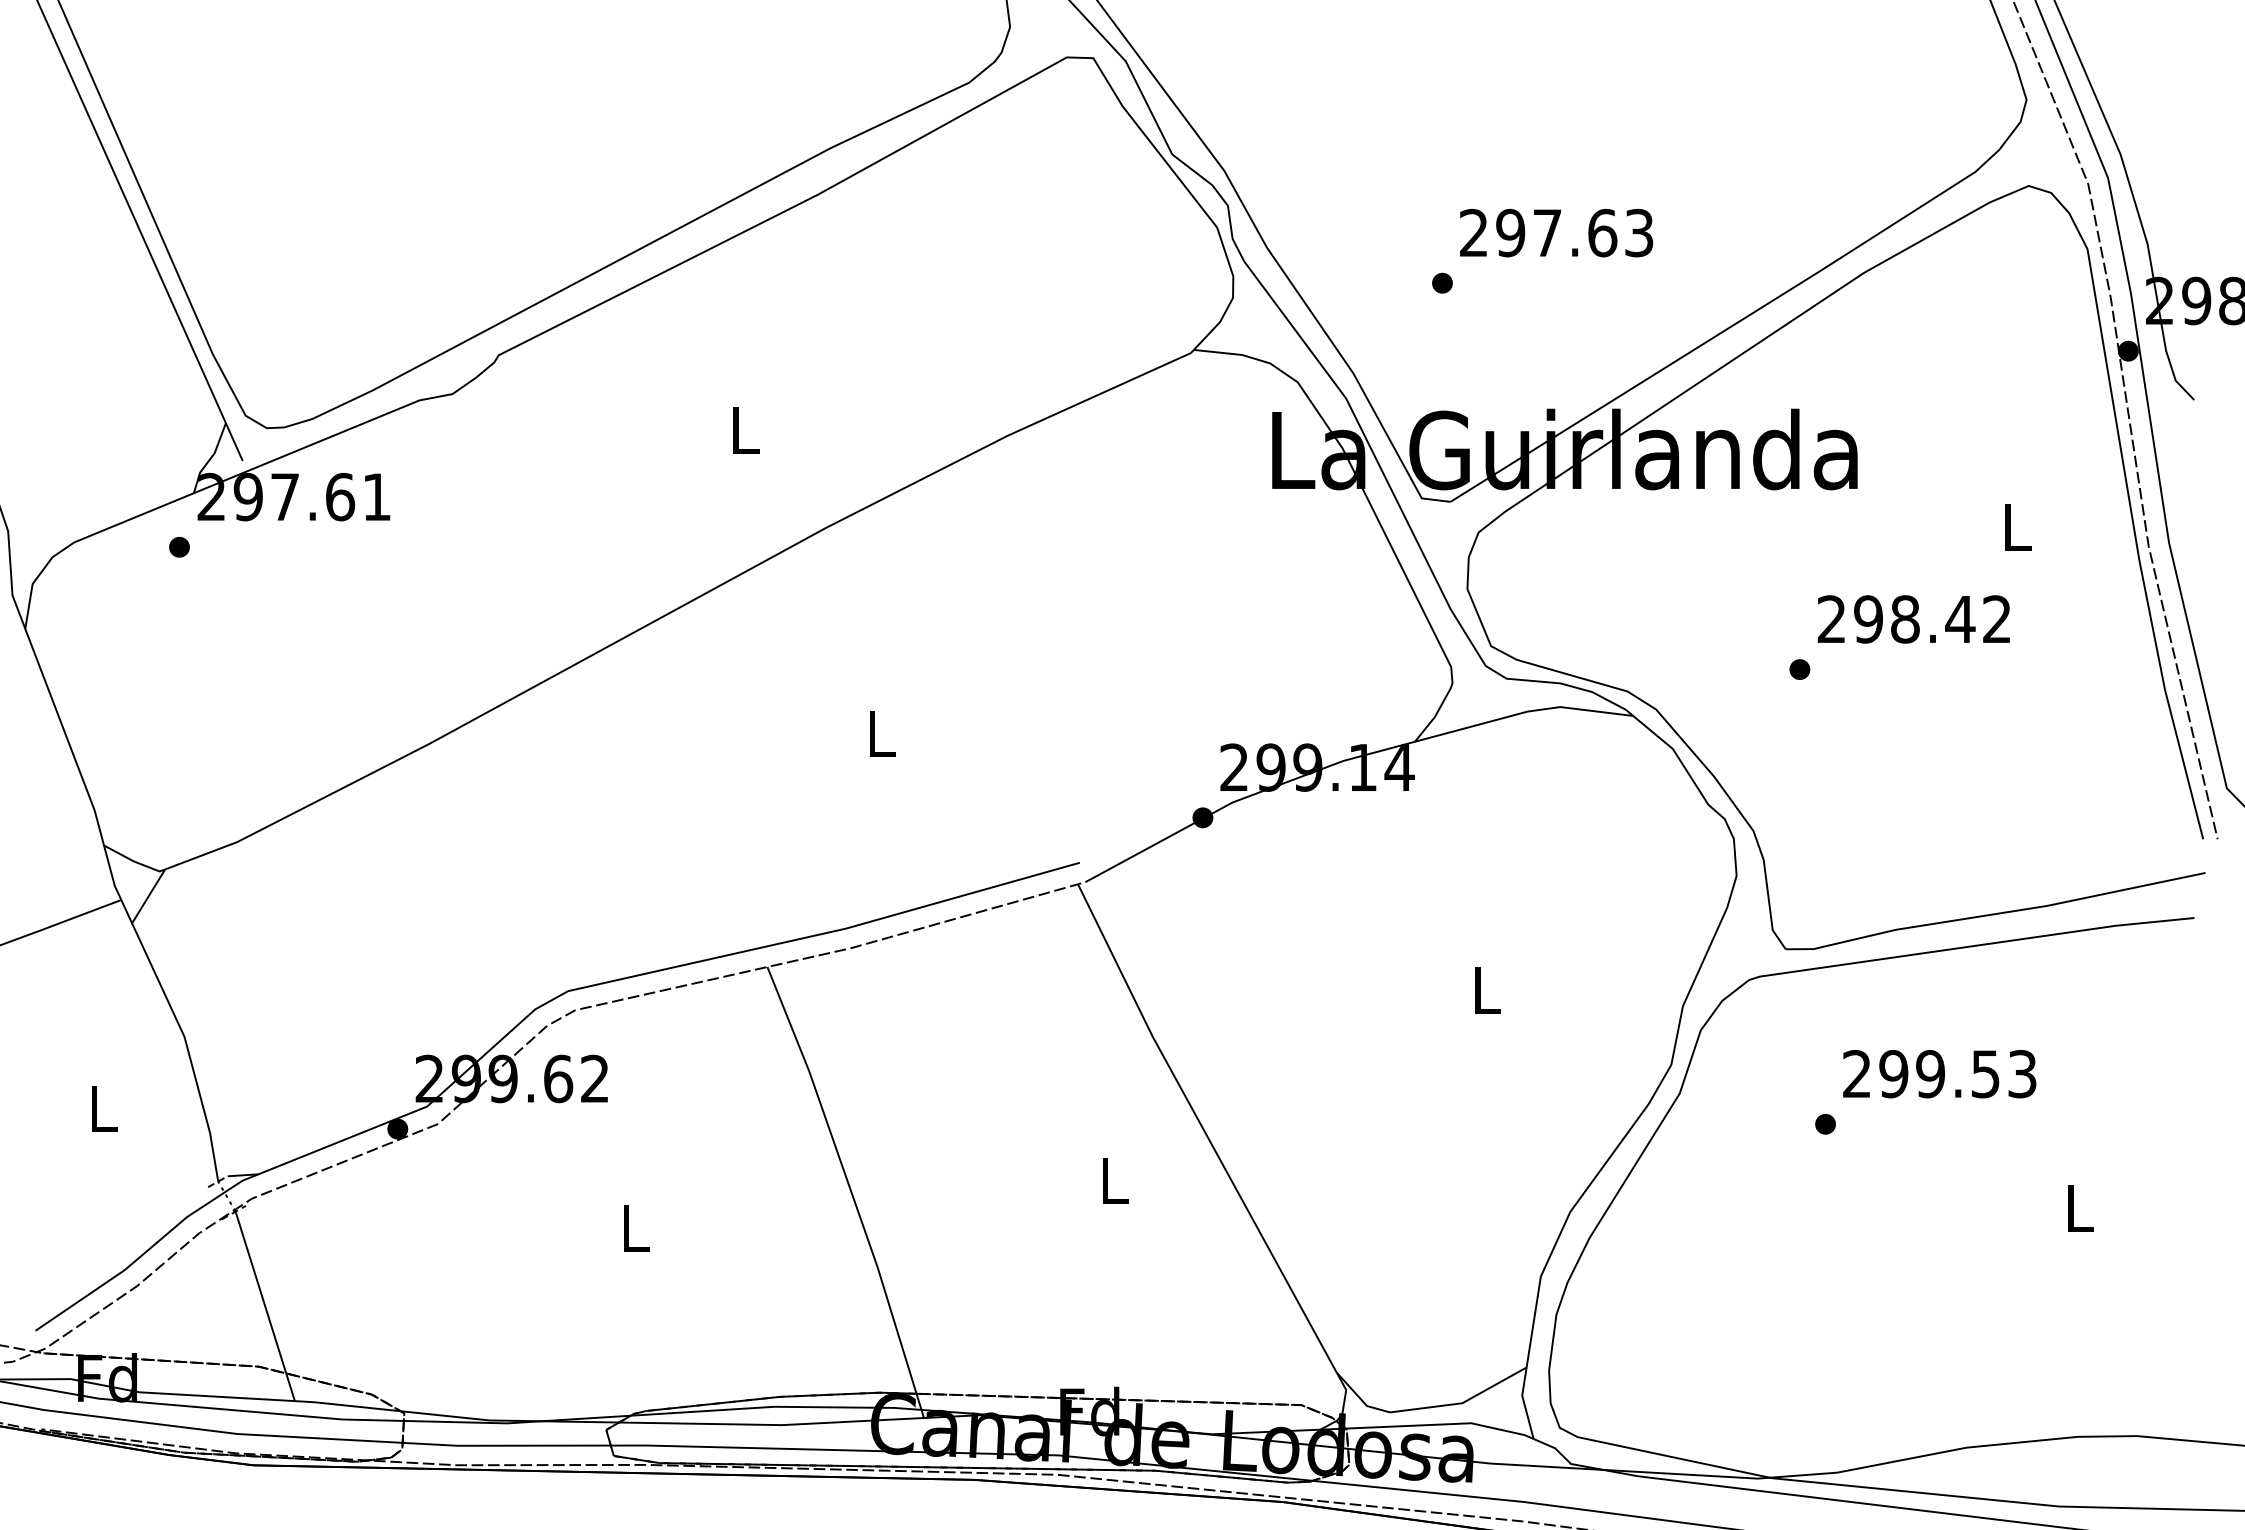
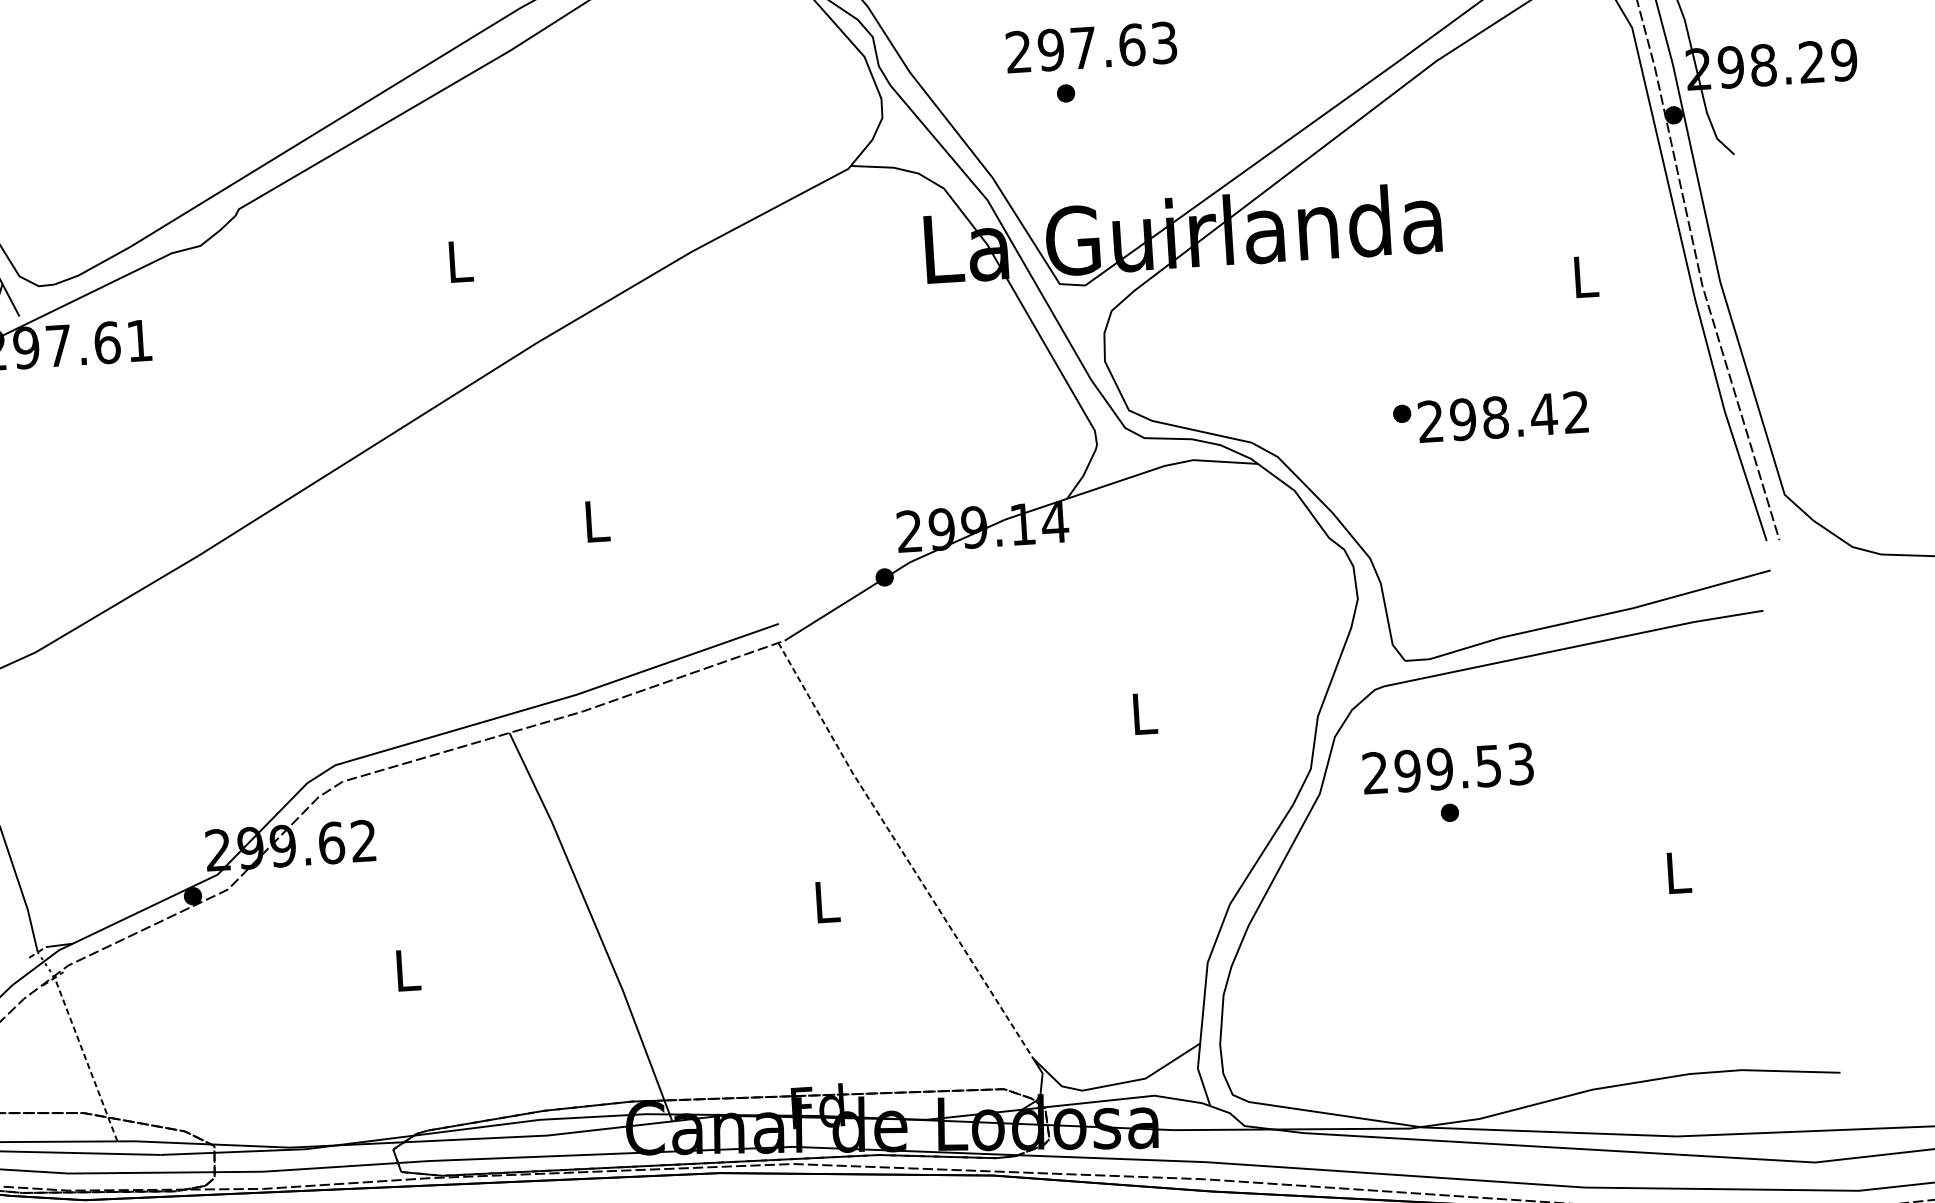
text: (1556, 232) -> (1091, 47), moved
text: (1913, 619) -> (1502, 417), moved
text: (1939, 1074) -> (1448, 768), moved
line: (1204, 1130) -> (903, 852), solid -> dashed
line: (265, 1305) -> (86, 1058), solid -> dashed

